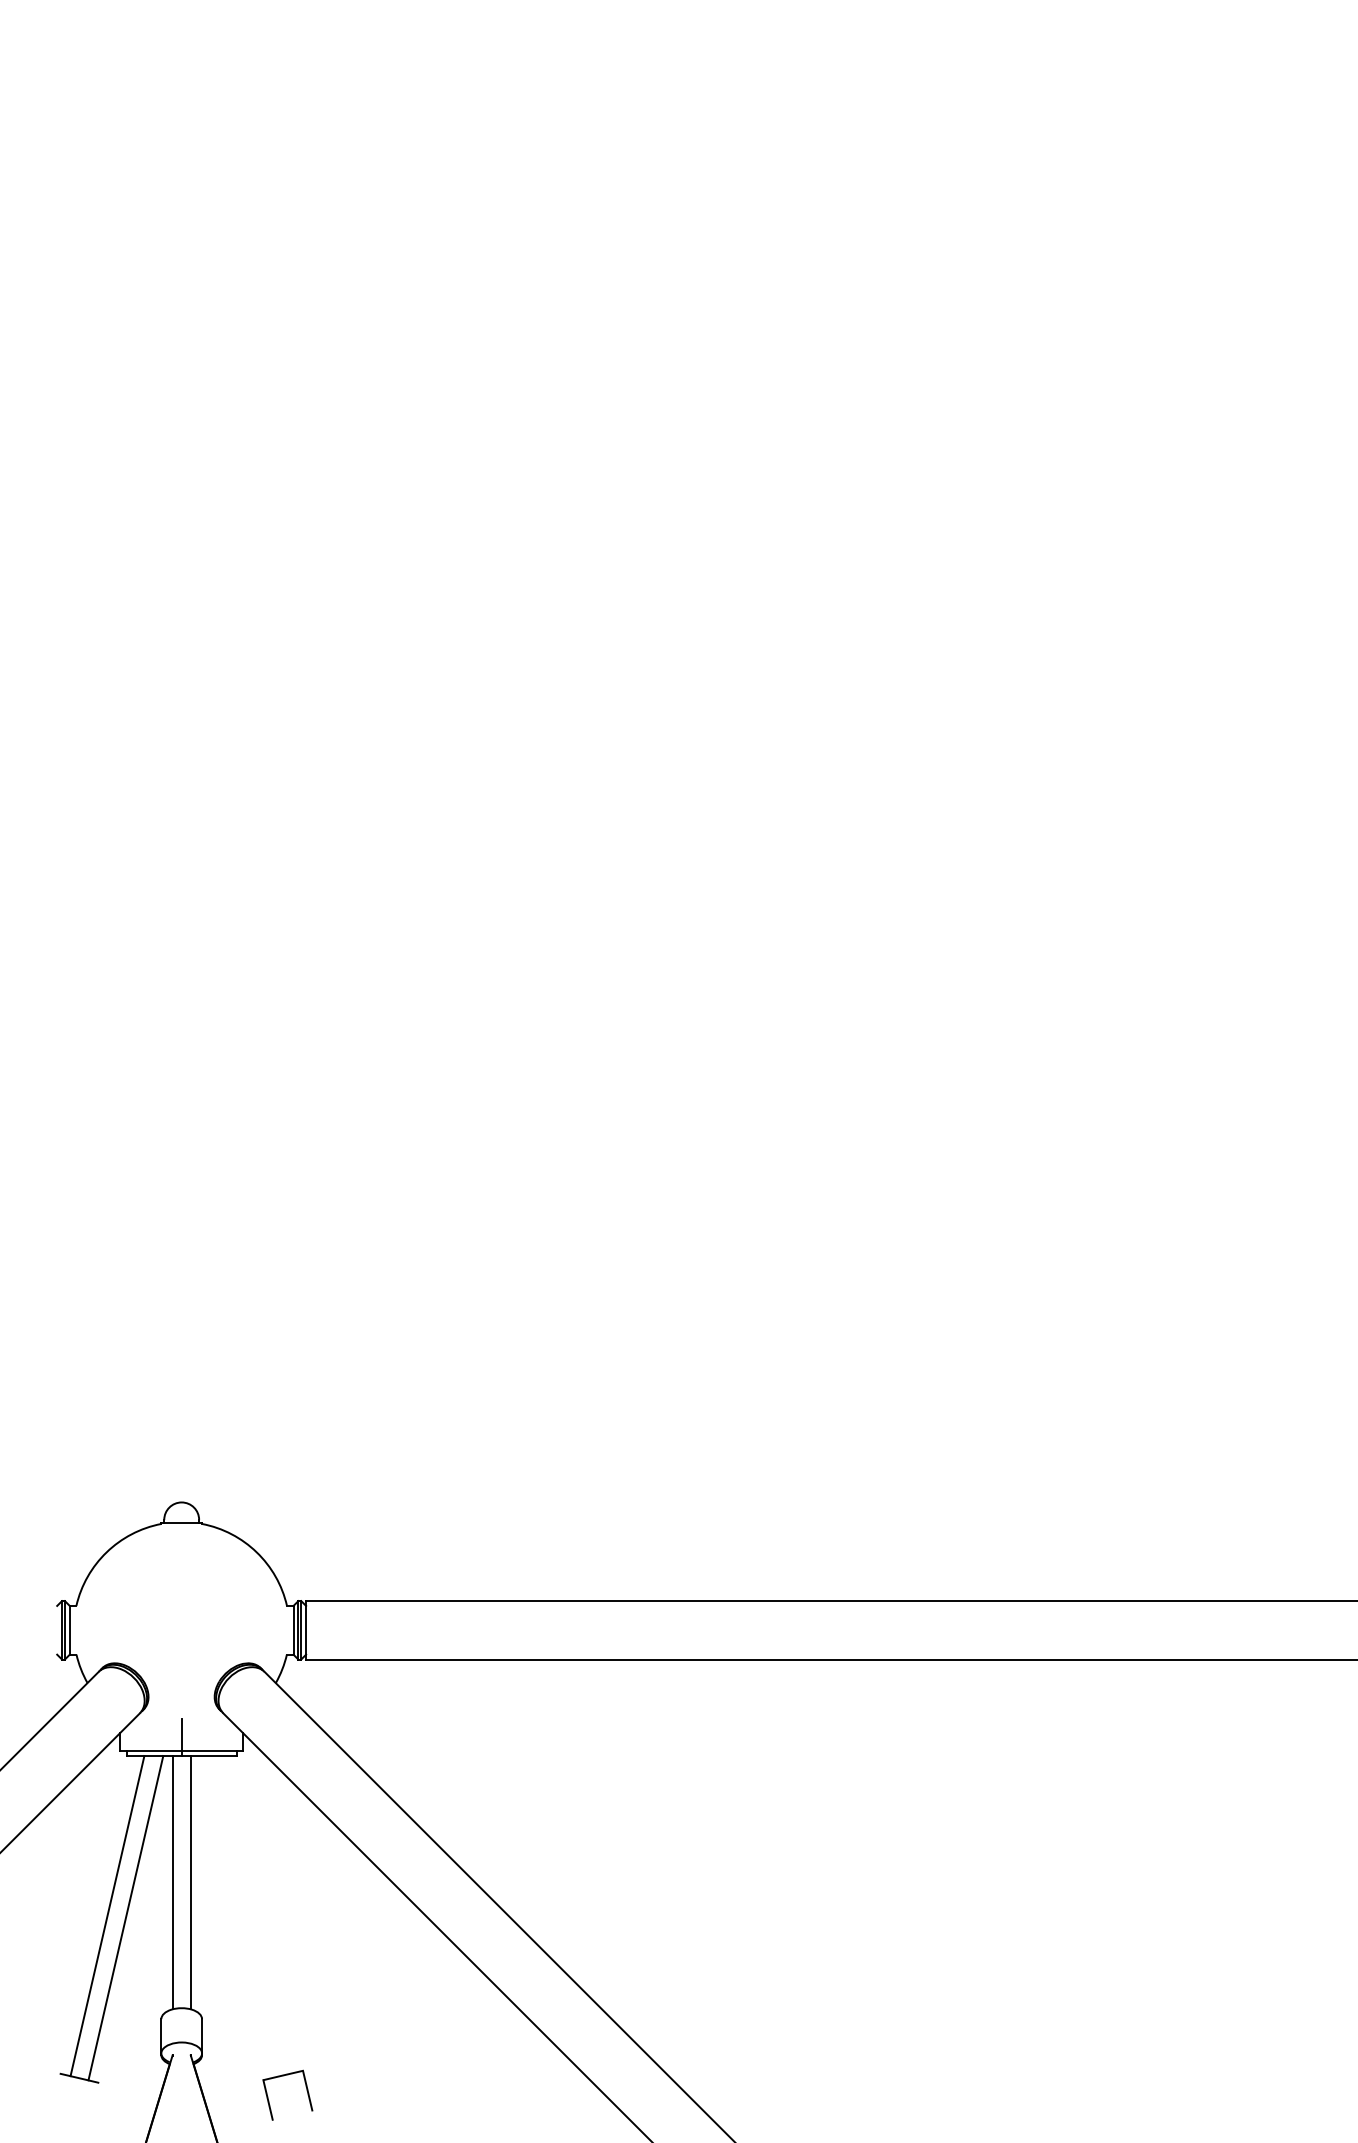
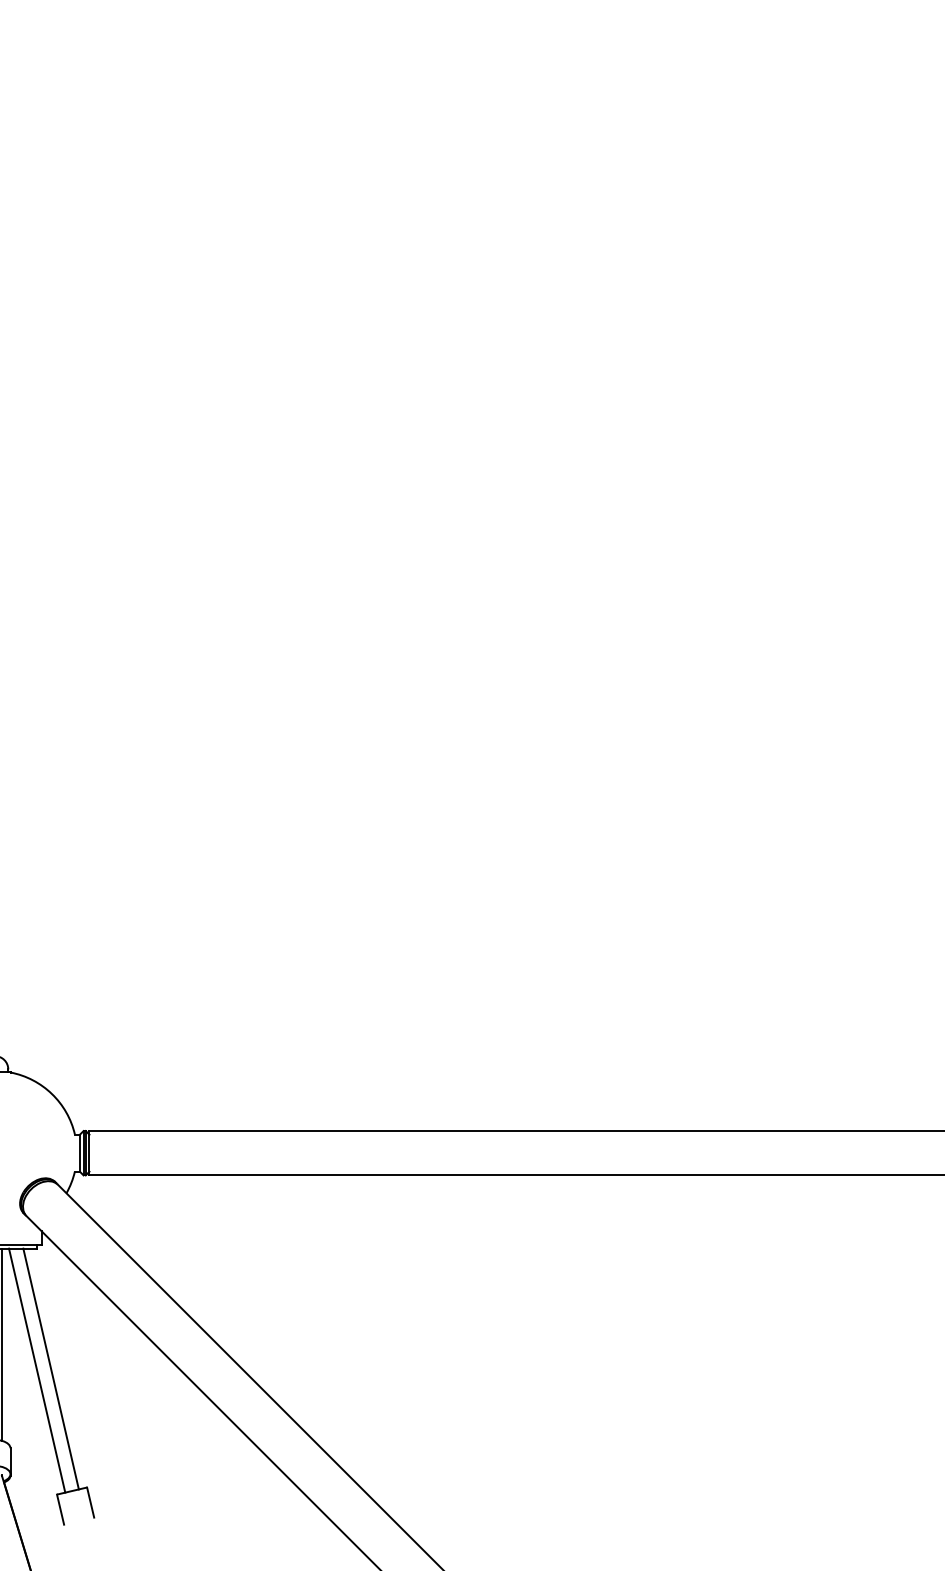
line: (255, 1914) -> (51, 1368), added
line: (237, 1916) -> (37, 1370), added

